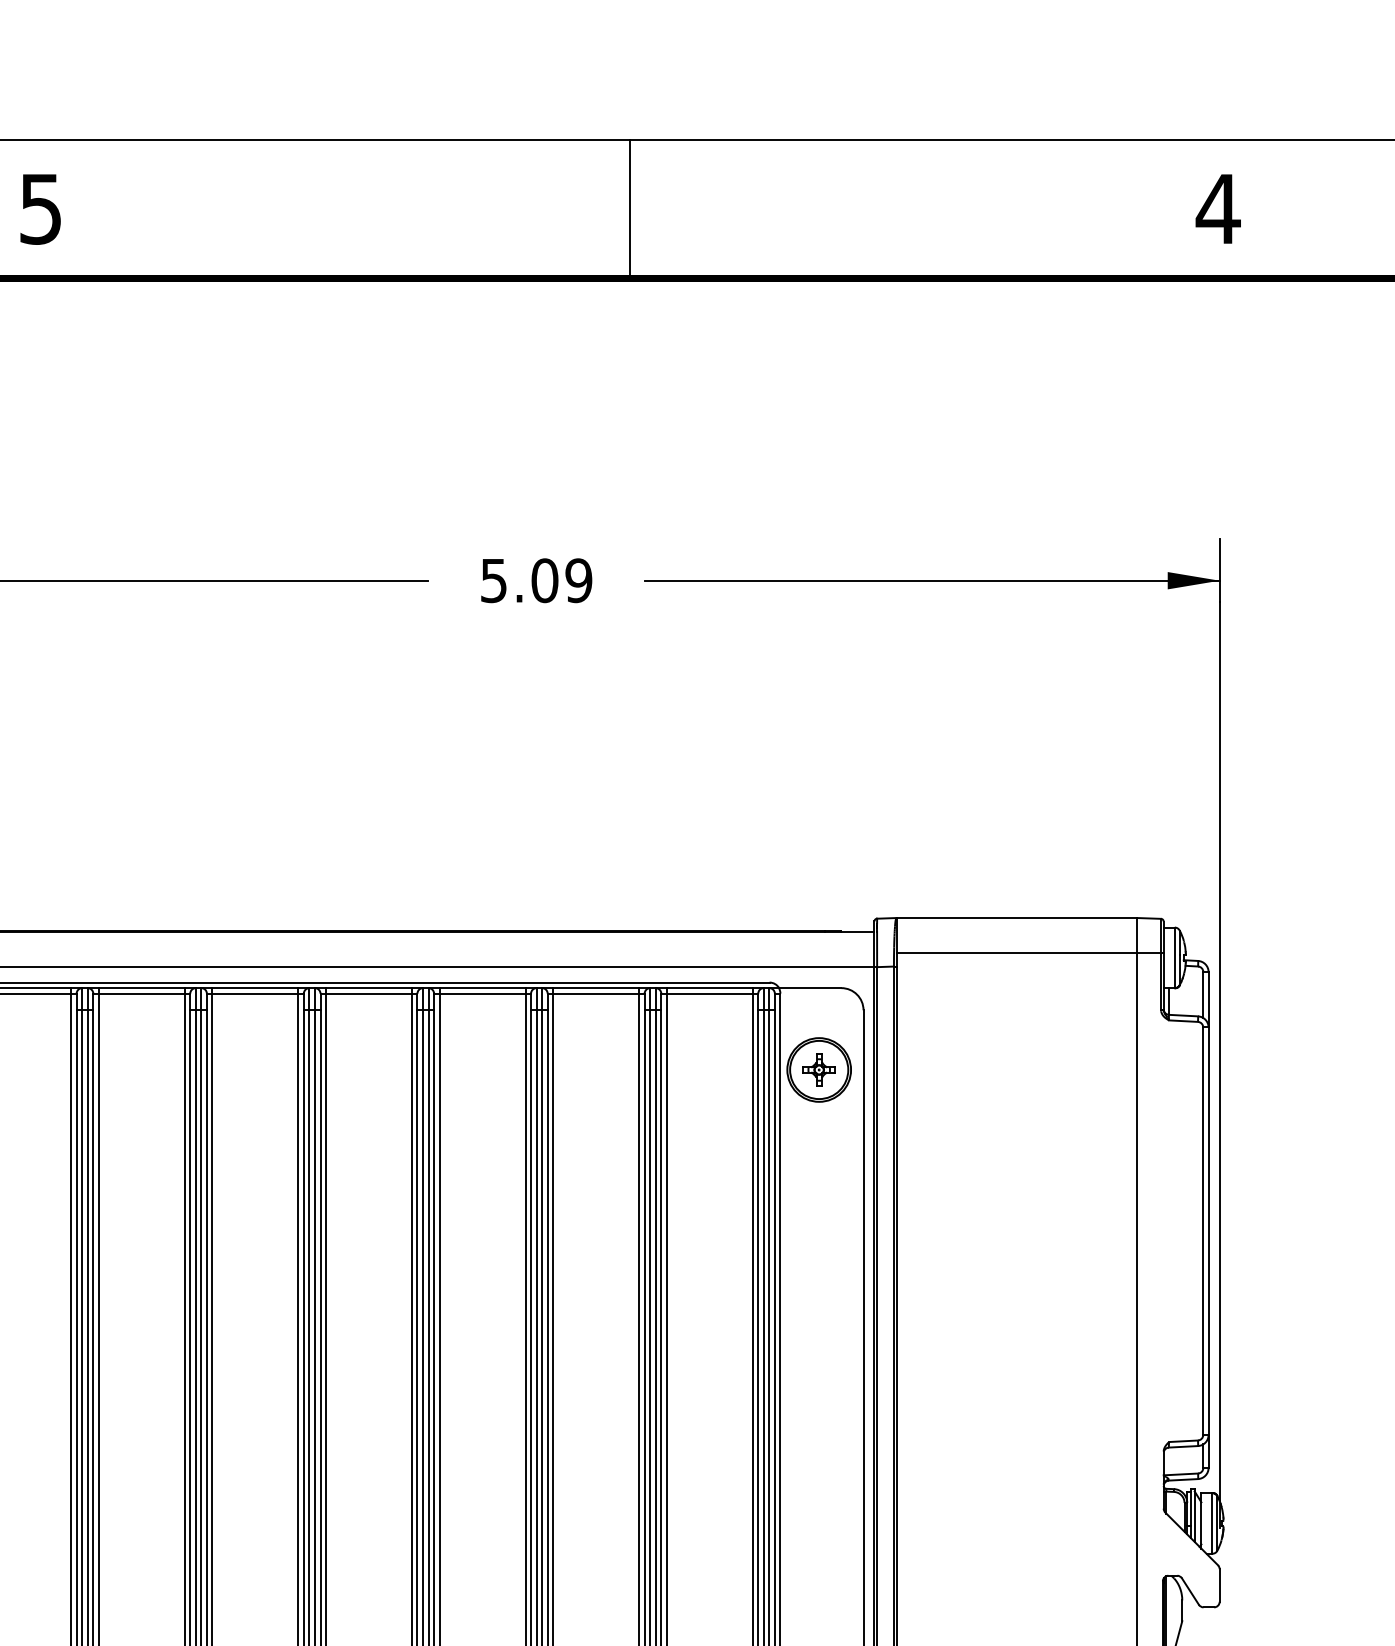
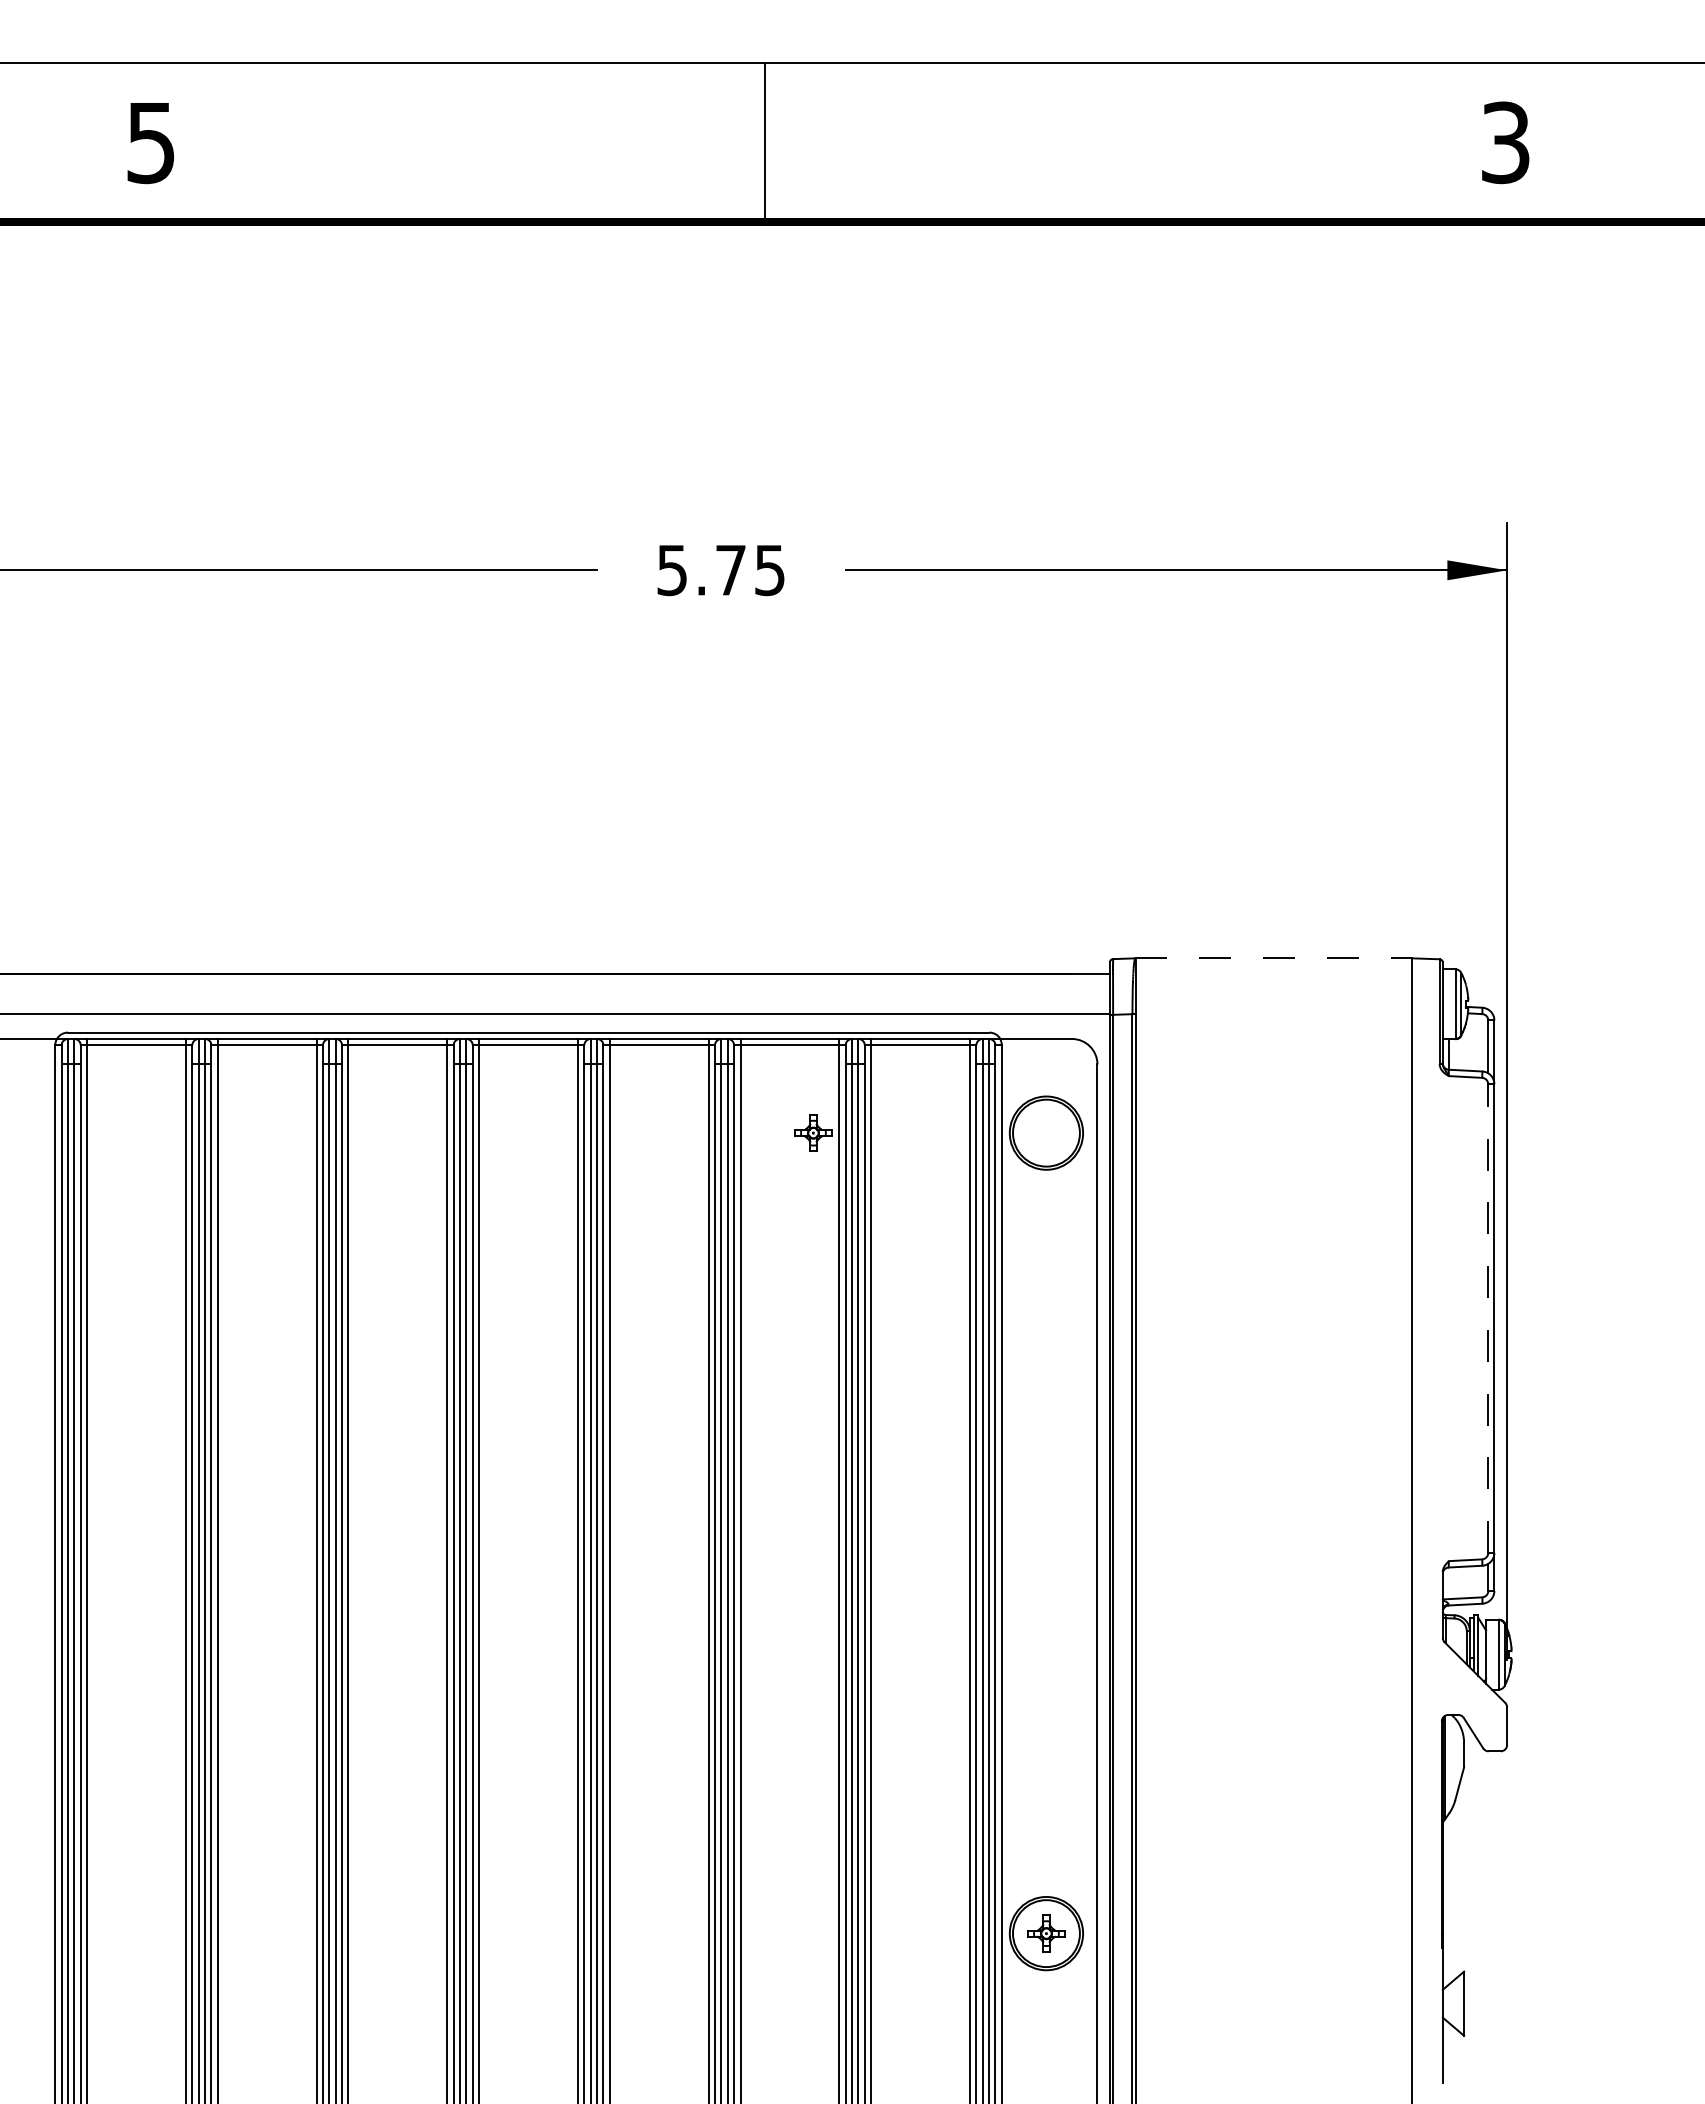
line: (629, 208) -> (764, 142), moved
text: (1218, 208) -> (1505, 142), 4 -> 3
text: (561, 580) -> (750, 570), 5.09 -> 5.75
line: (1017, 918) -> (1274, 958), solid -> dashed
line: (1029, 952) -> (1288, 998), removed
part: (819, 1069) -> (813, 1132), moved
line: (1203, 1231) -> (1488, 1318), solid -> dashed

